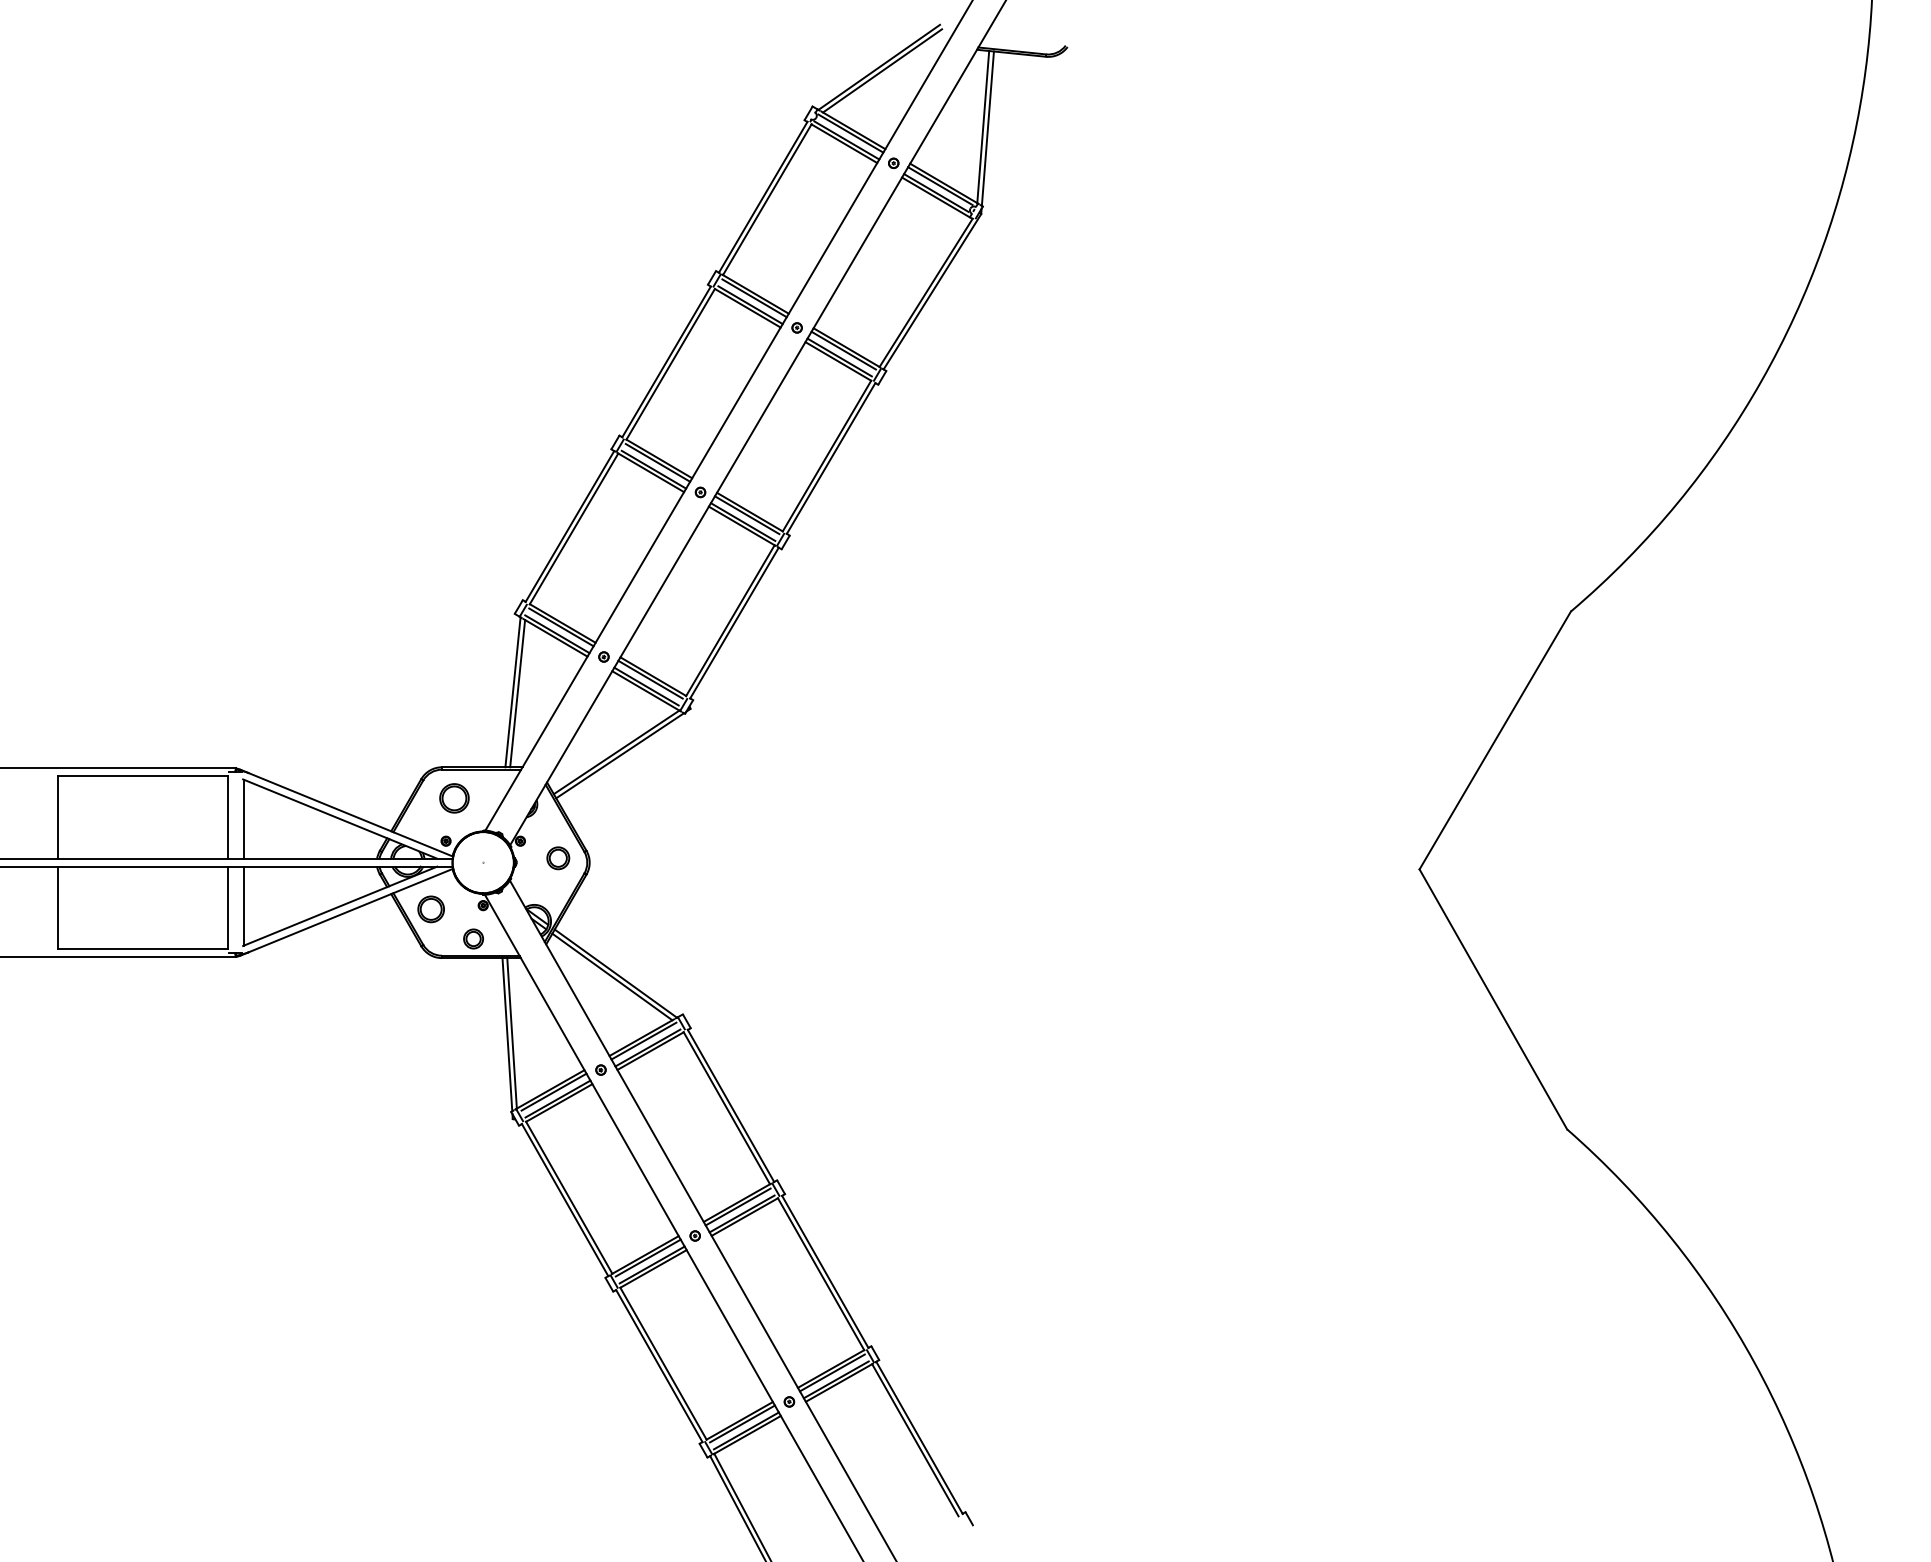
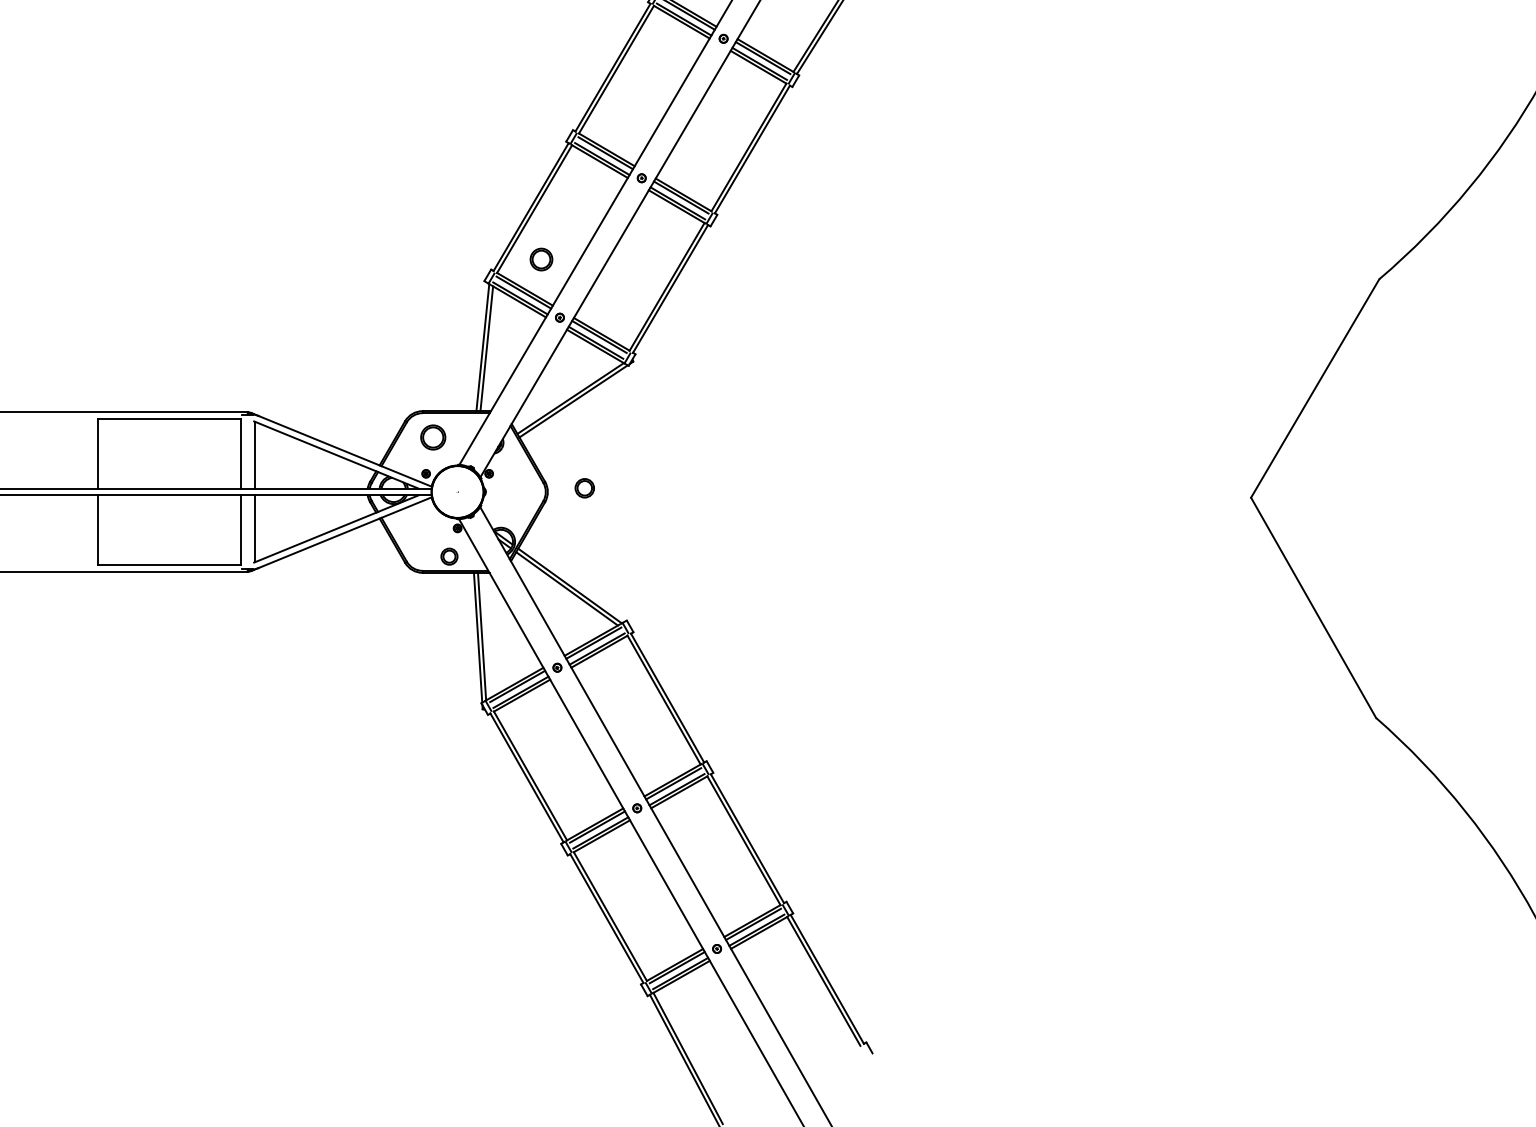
part: (558, 858) -> (584, 488), moved
part: (430, 909) -> (540, 259), moved

